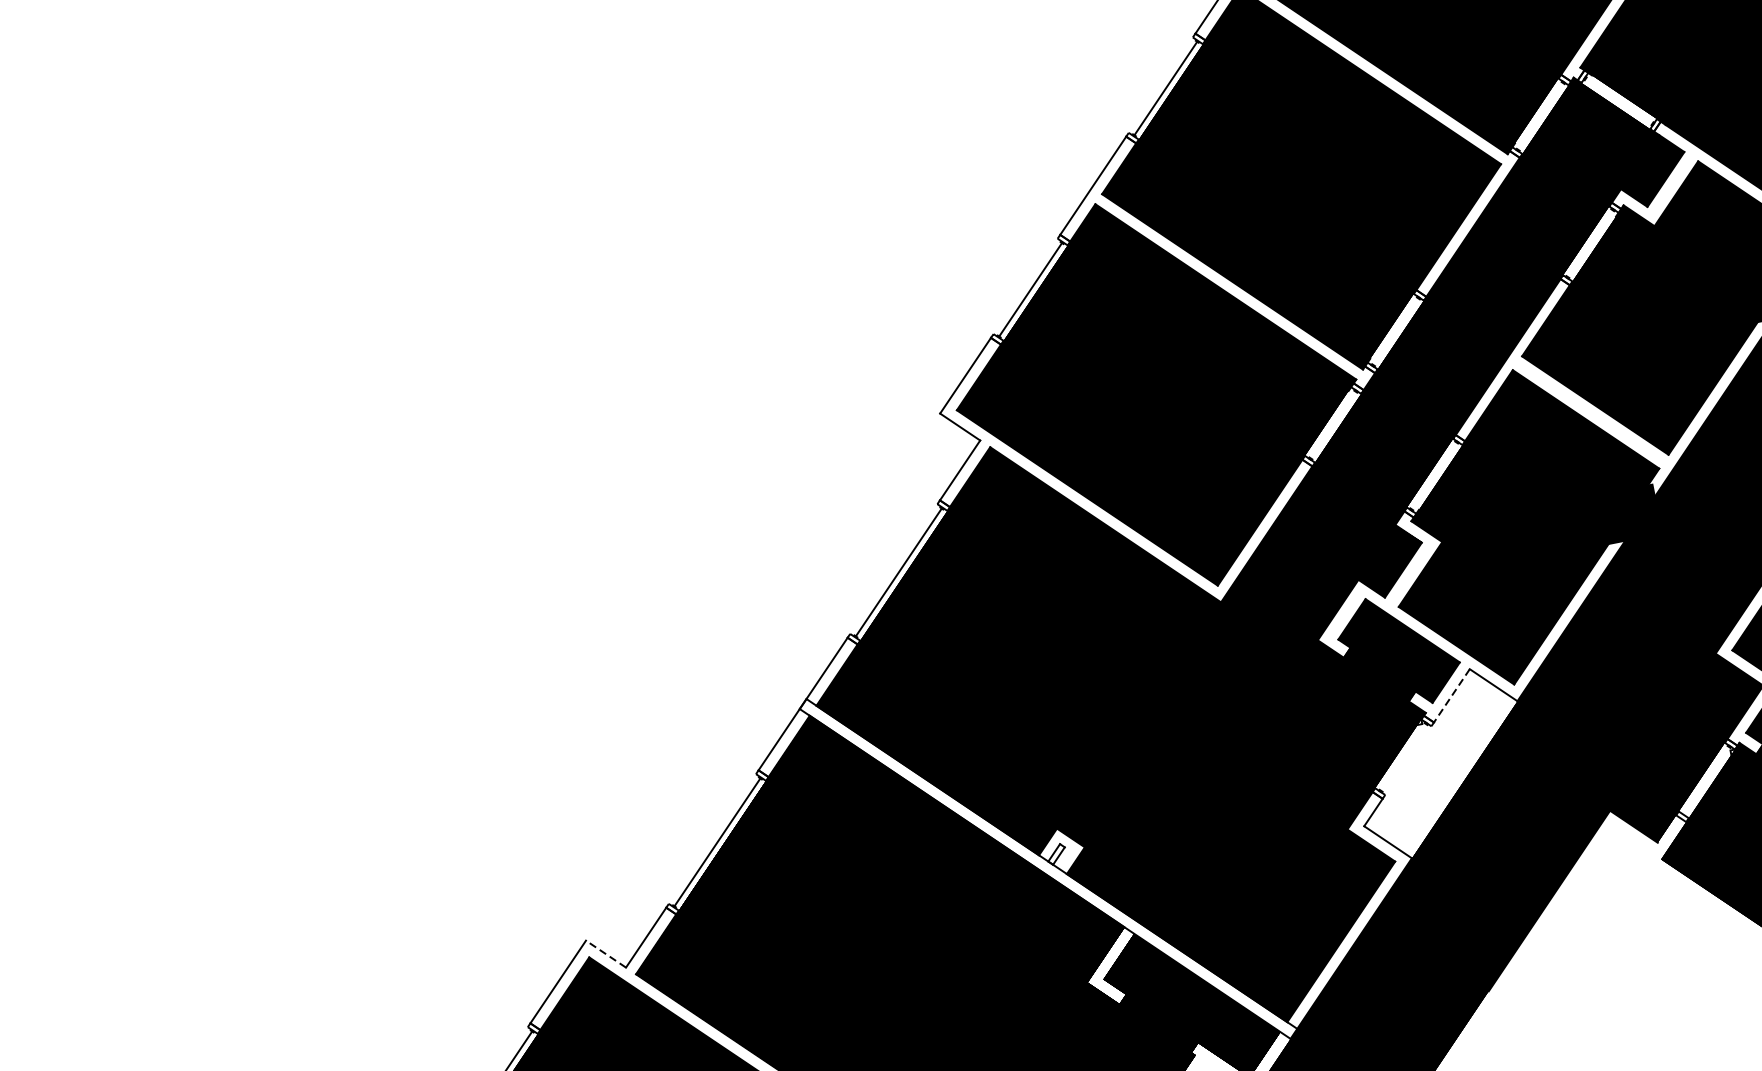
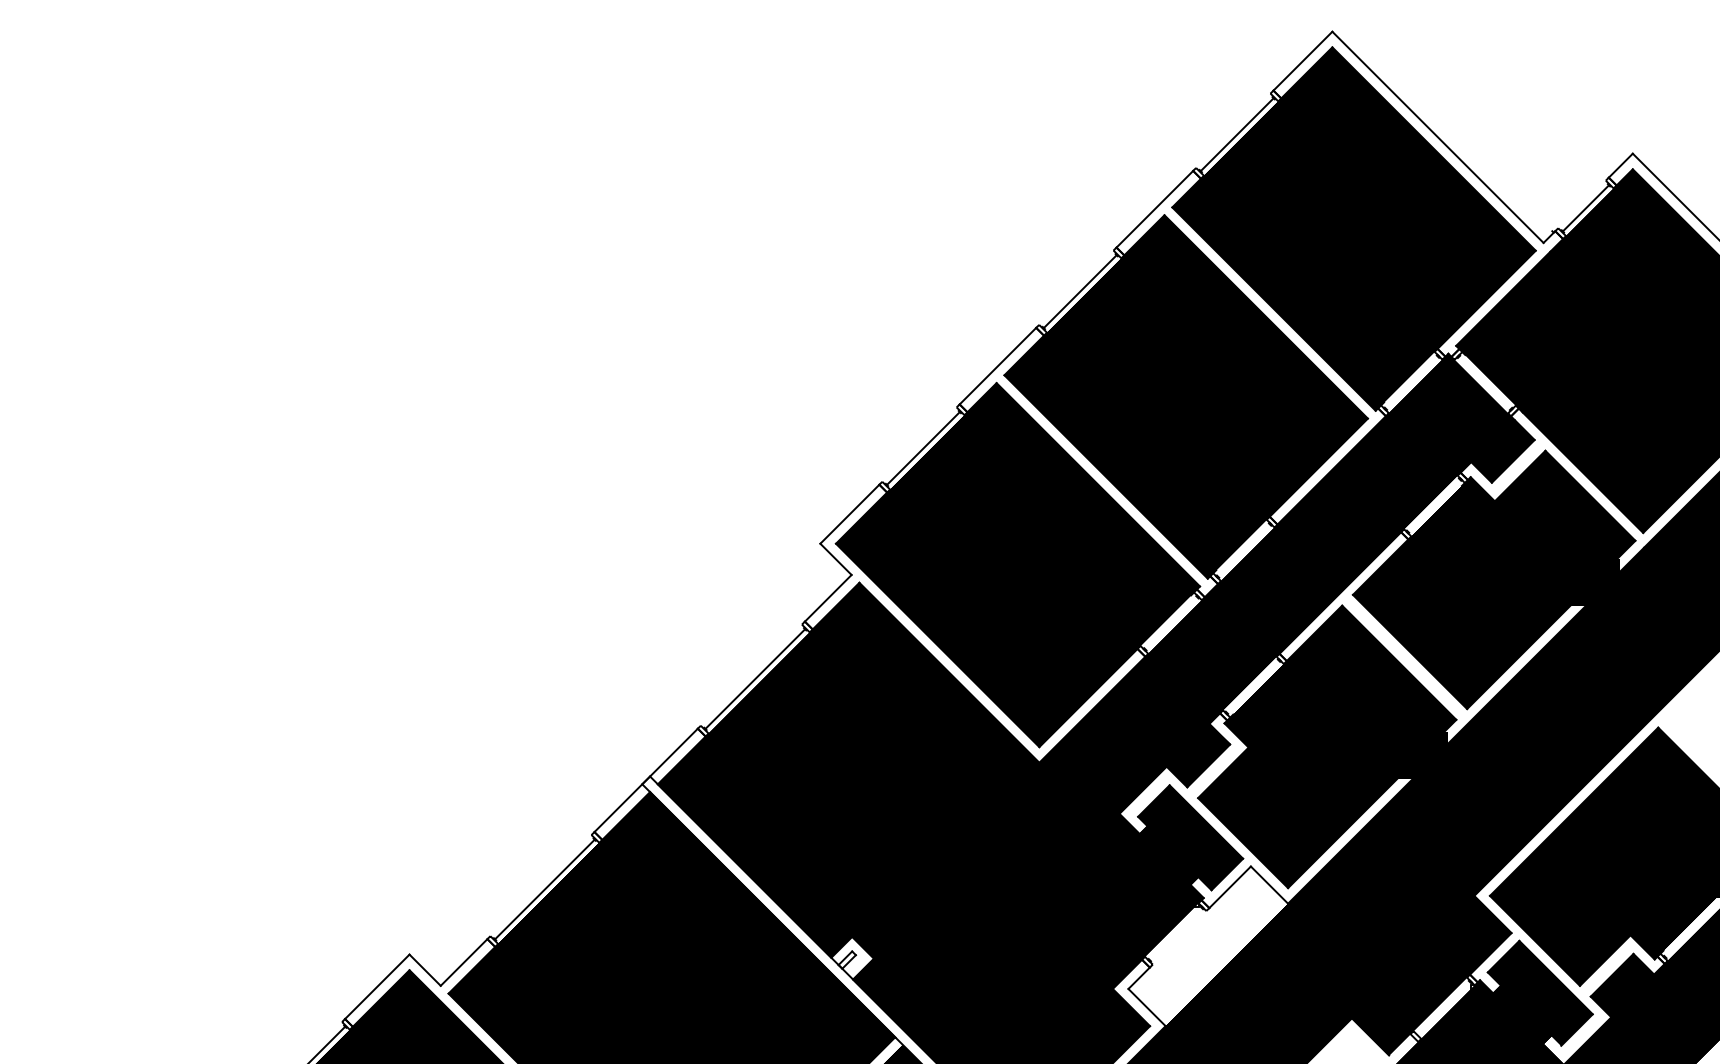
line: (1451, 696) -> (1229, 887), dashed -> solid
line: (605, 953) -> (424, 969), dashed -> solid

